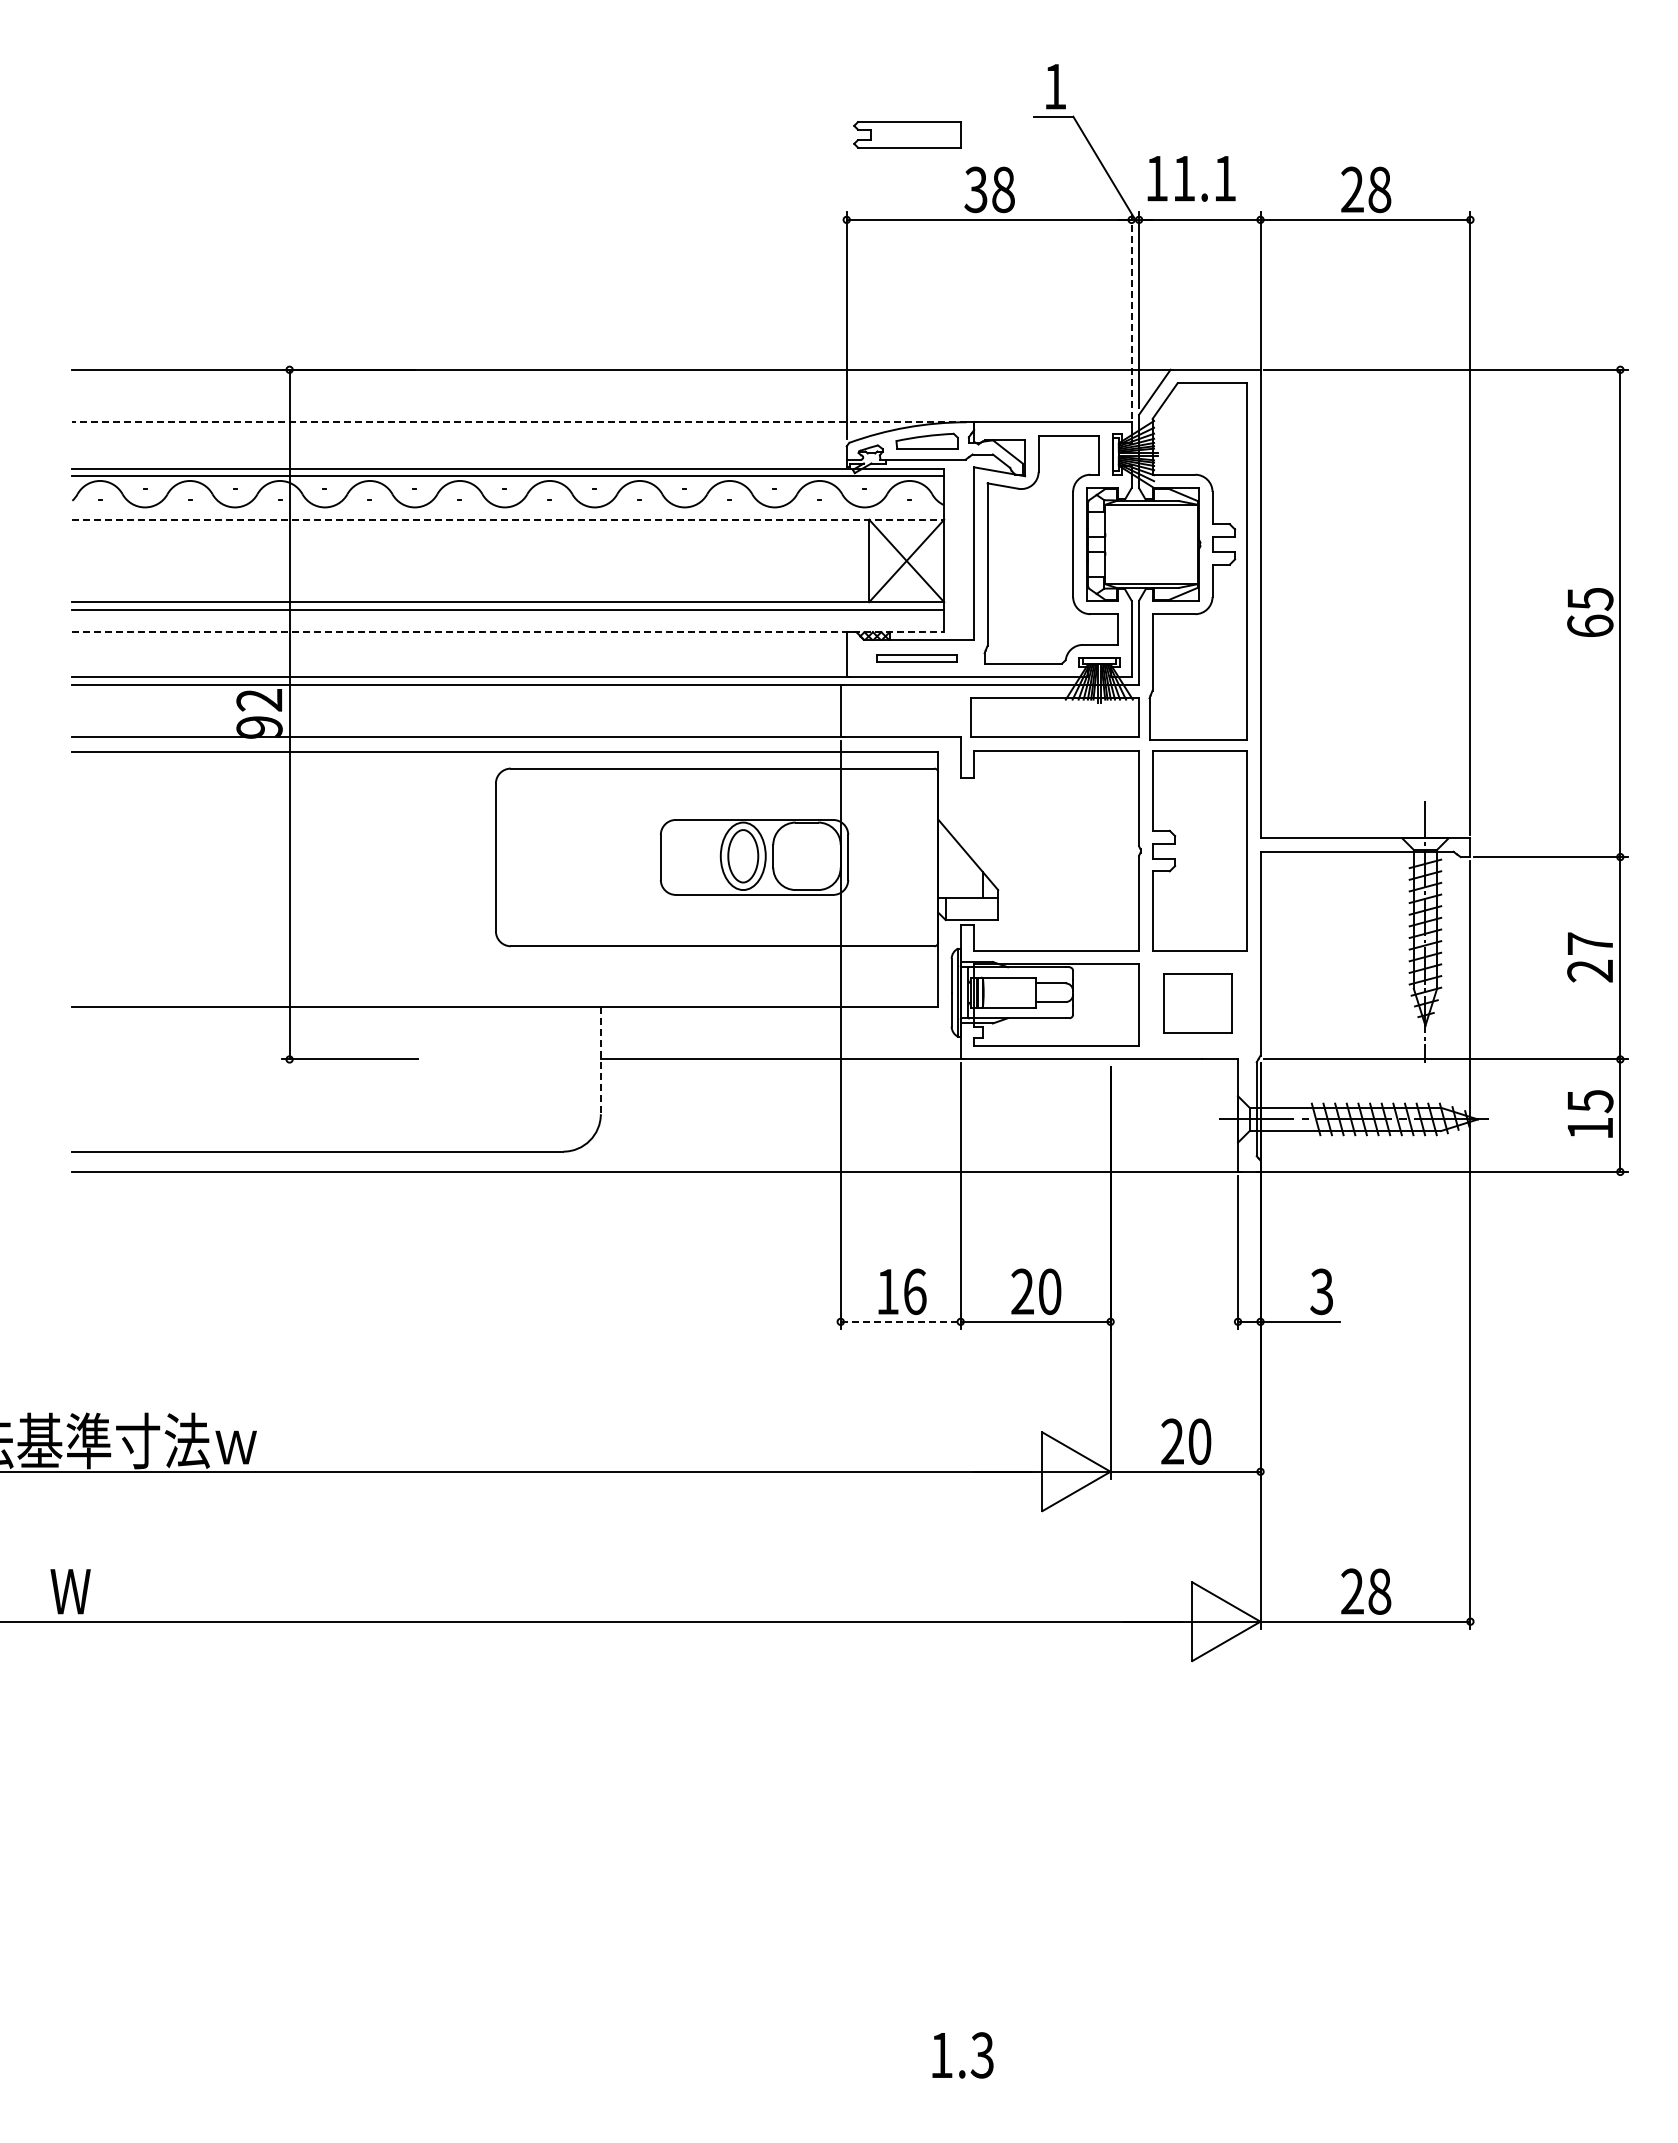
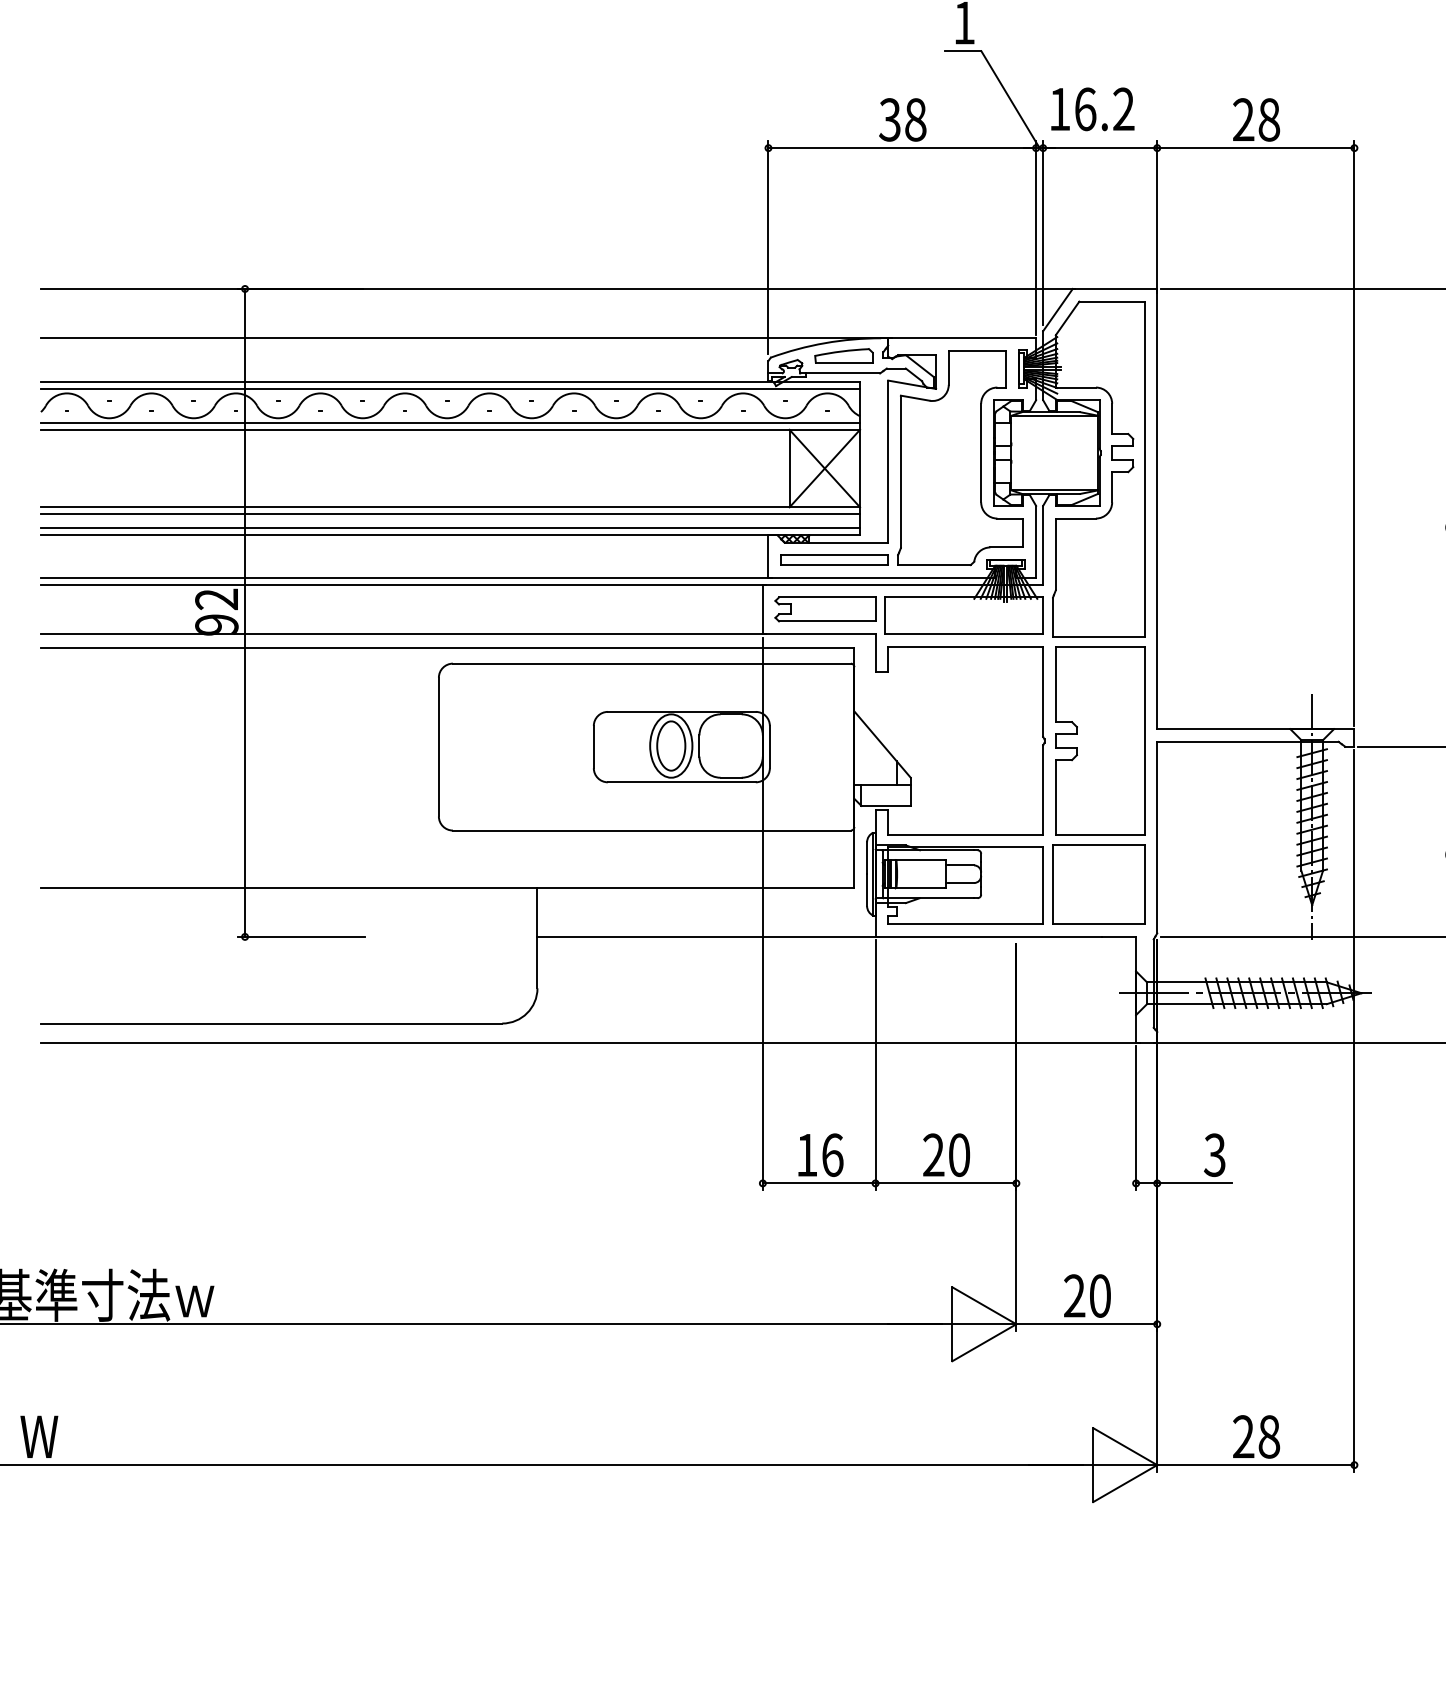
part: (907, 134) -> (825, 609), moved
text: (1204, 178) -> (1104, 109), 11.1 -> 16.2
line: (1131, 314) -> (1036, 237), dashed -> solid
line: (525, 422) -> (466, 338), dashed -> solid
line: (508, 512) -> (450, 423), added
line: (508, 519) -> (450, 429), dashed -> solid
line: (508, 624) -> (450, 528), added
line: (508, 632) -> (450, 535), dashed -> solid
part: (916, 658) -> (834, 560), size x1.43
part: (1198, 1003) -> (1098, 884), size x1.43
line: (600, 1060) -> (537, 937), dashed -> solid
line: (900, 1321) -> (818, 1183), dashed -> solid

